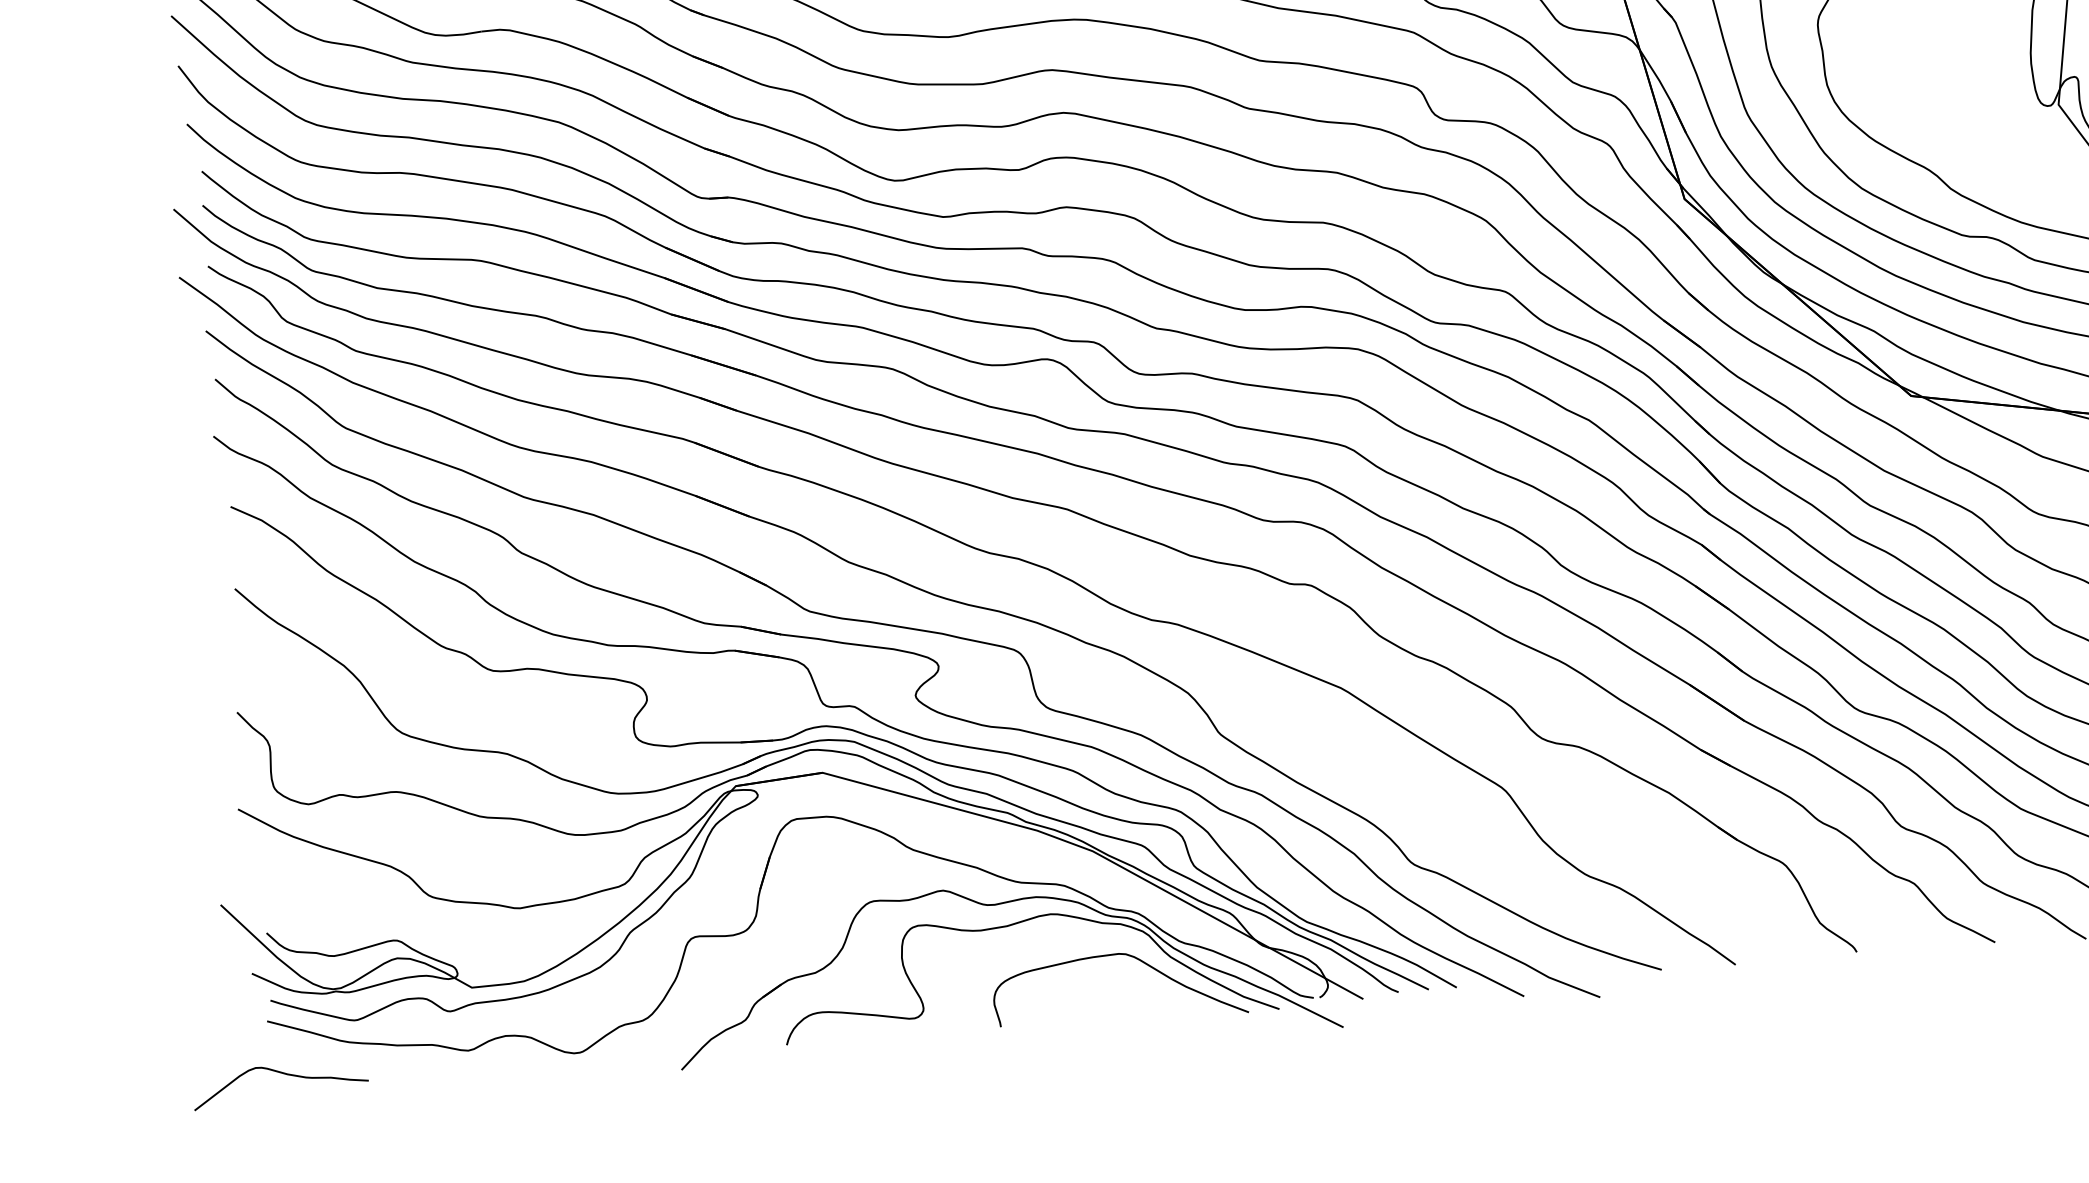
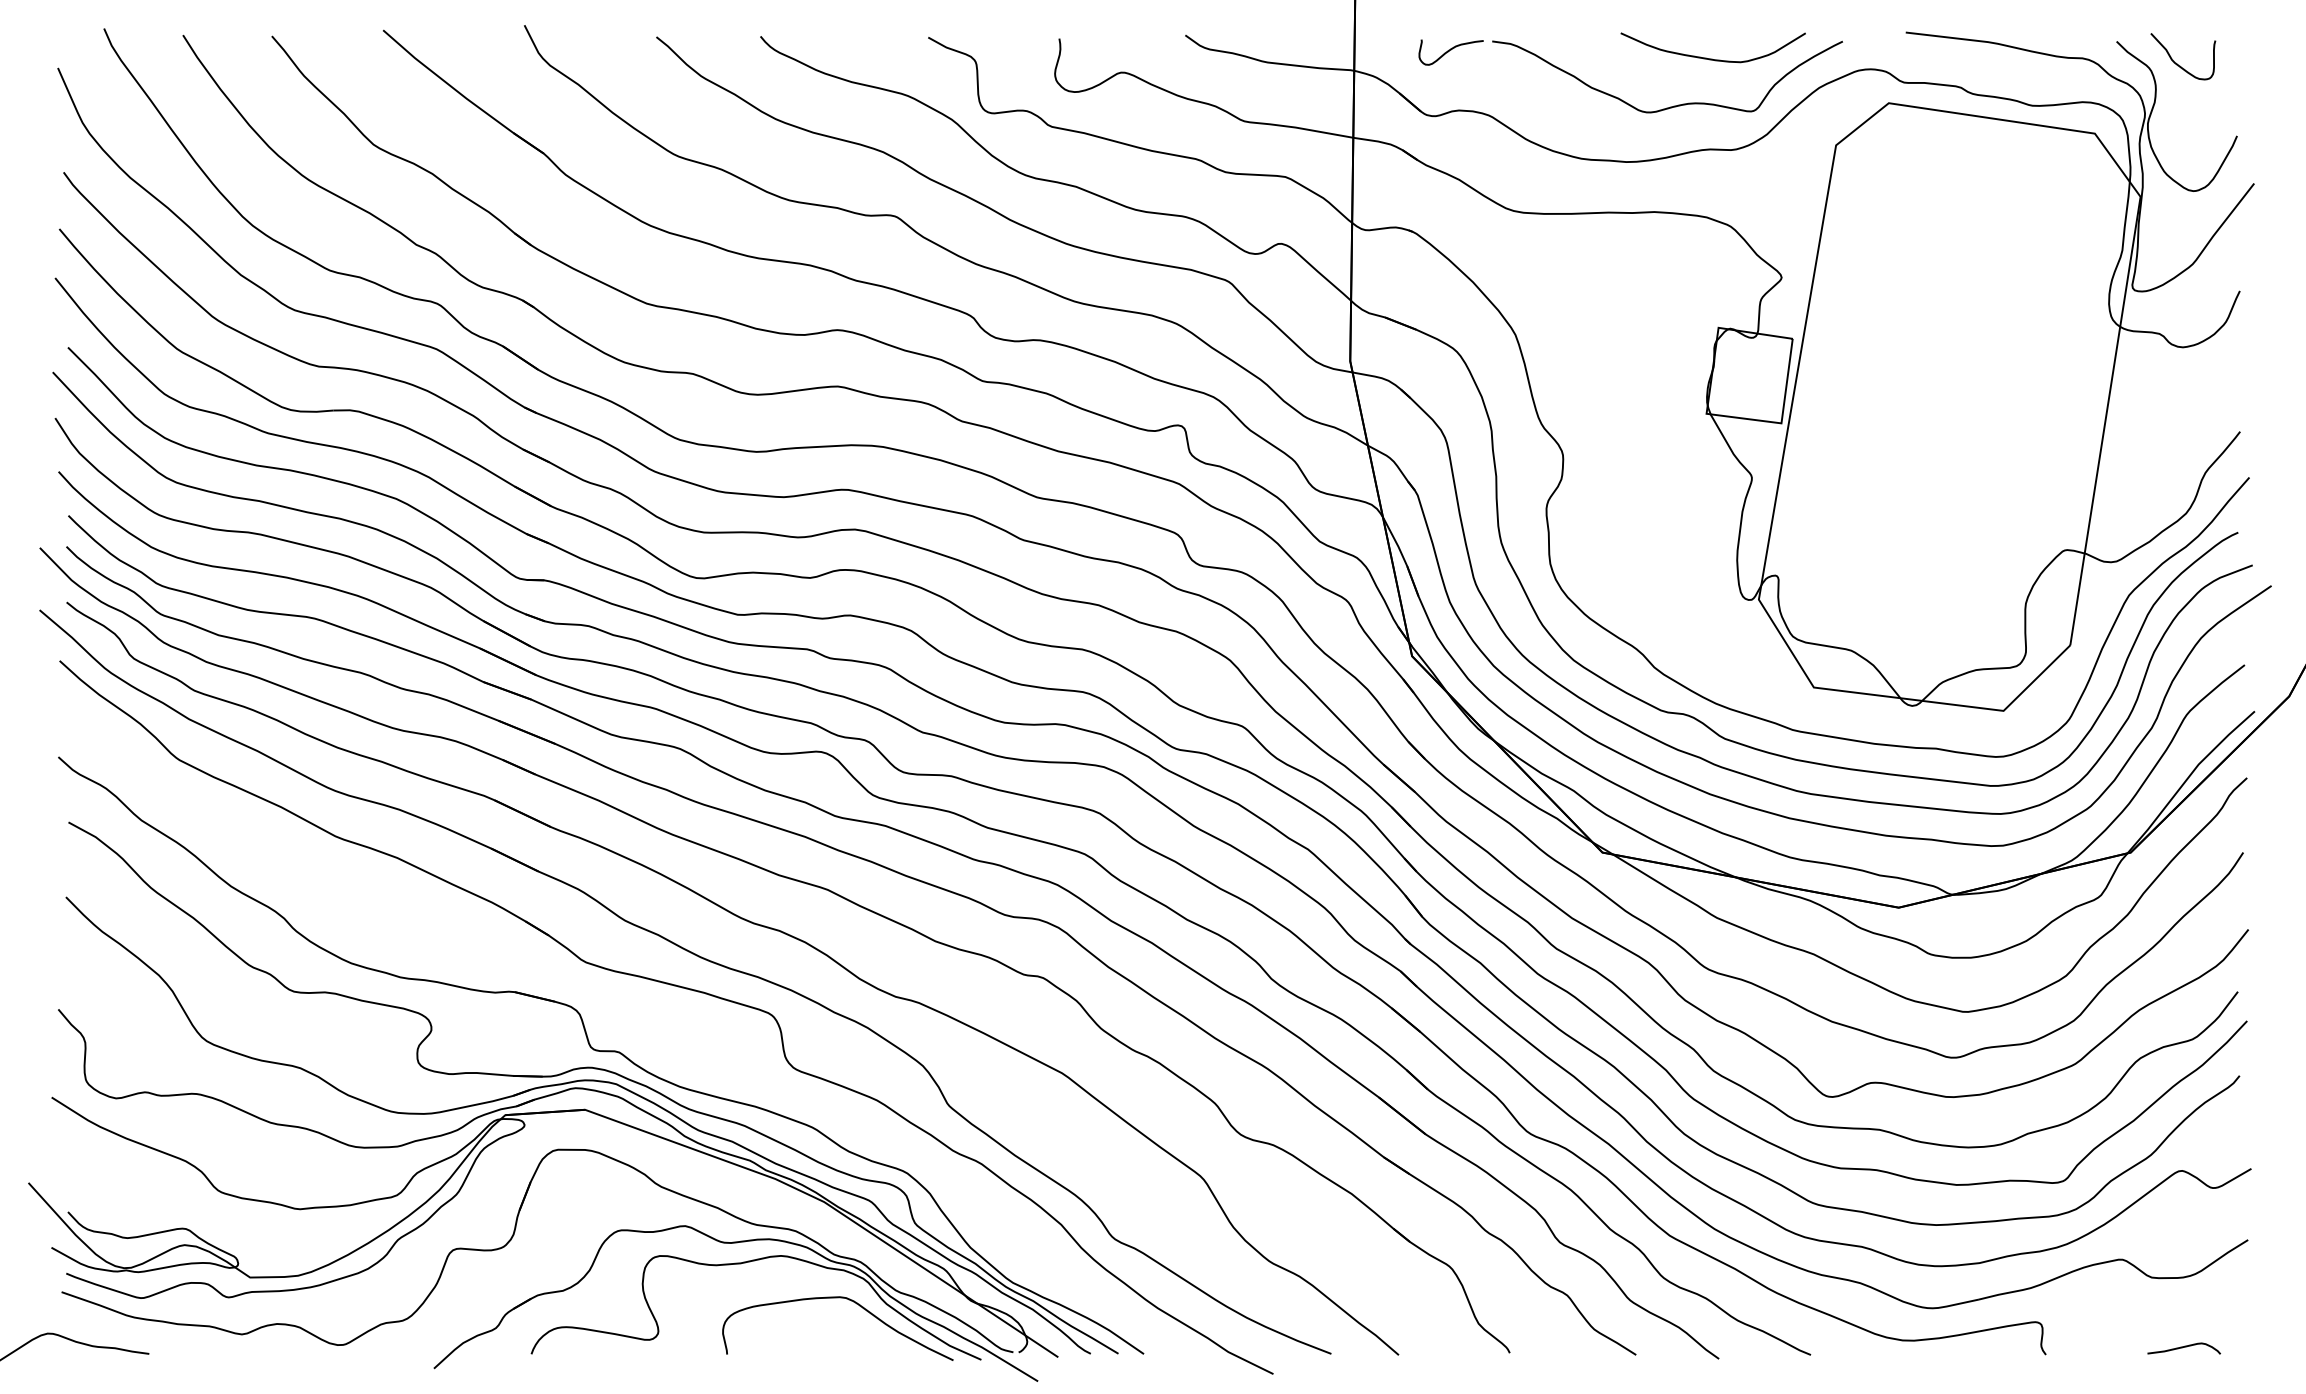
part: (872, 648) -> (640, 1000), removed

